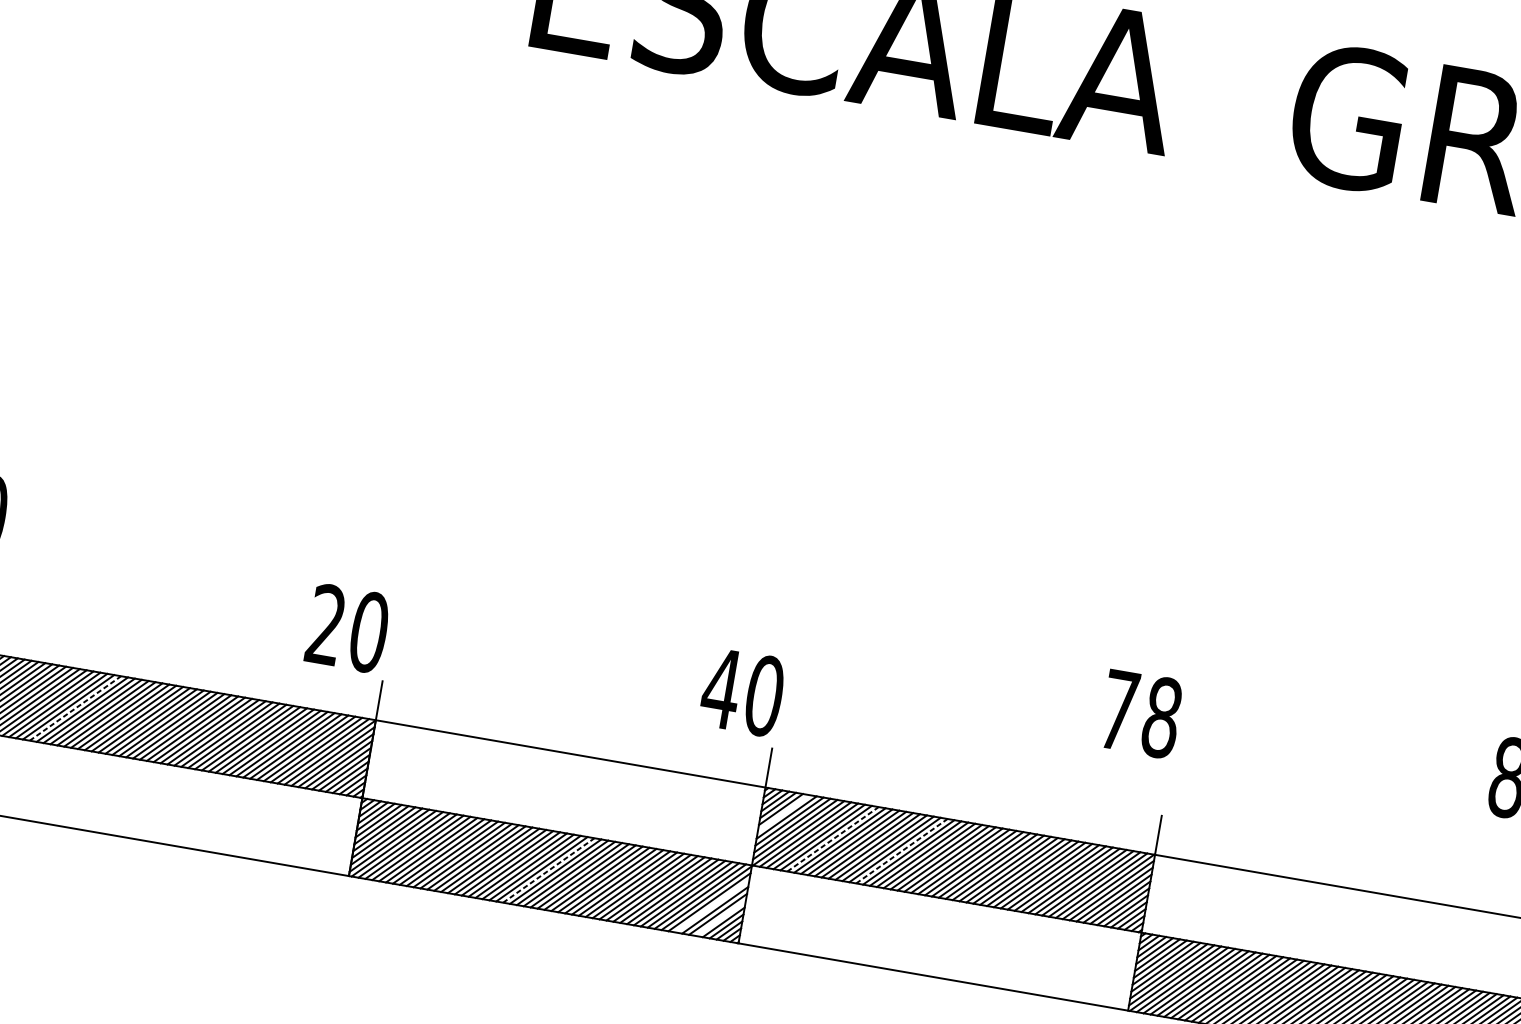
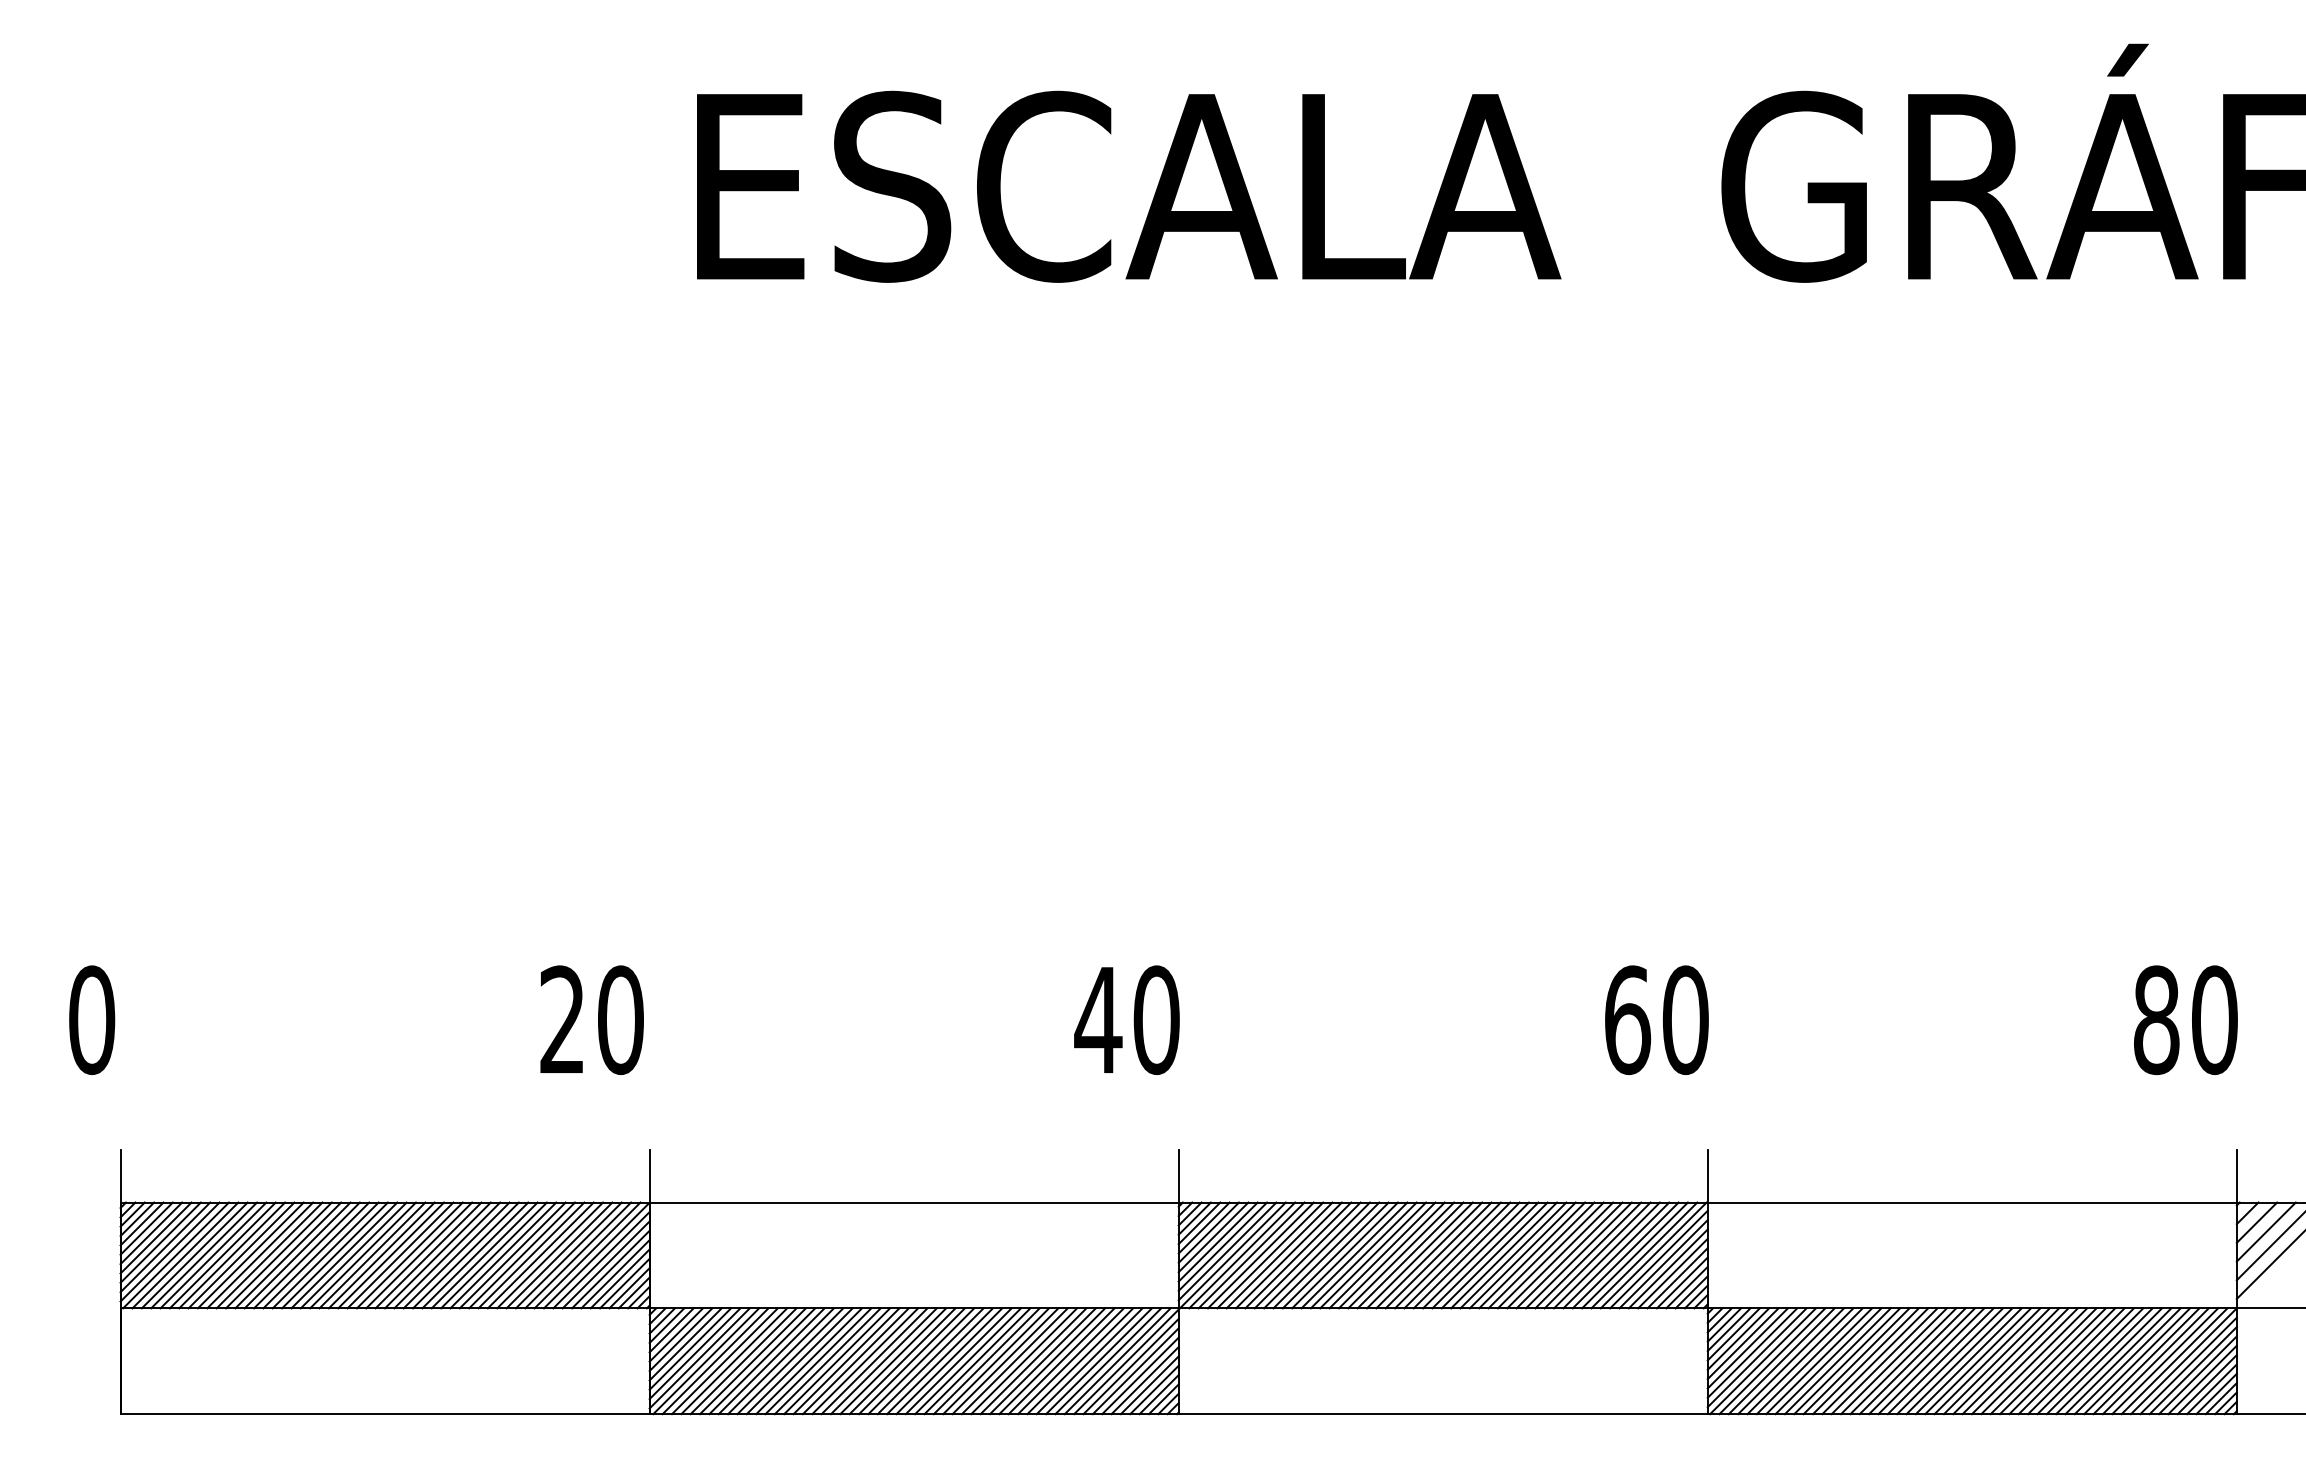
text: (347, 628) -> (591, 1019), moved
text: (742, 691) -> (1126, 1019), moved
line: (75, 708) -> (250, 1255), dashed -> solid
text: (1140, 714) -> (1656, 1020), 78 -> 60
line: (783, 813) -> (1208, 1232), added
line: (832, 839) -> (1279, 1255), dashed -> solid
line: (902, 851) -> (1373, 1255), dashed -> solid
line: (548, 870) -> (911, 1361), dashed -> solid
line: (712, 906) -> (1135, 1371), added
line: (720, 918) -> (1149, 1385), added

